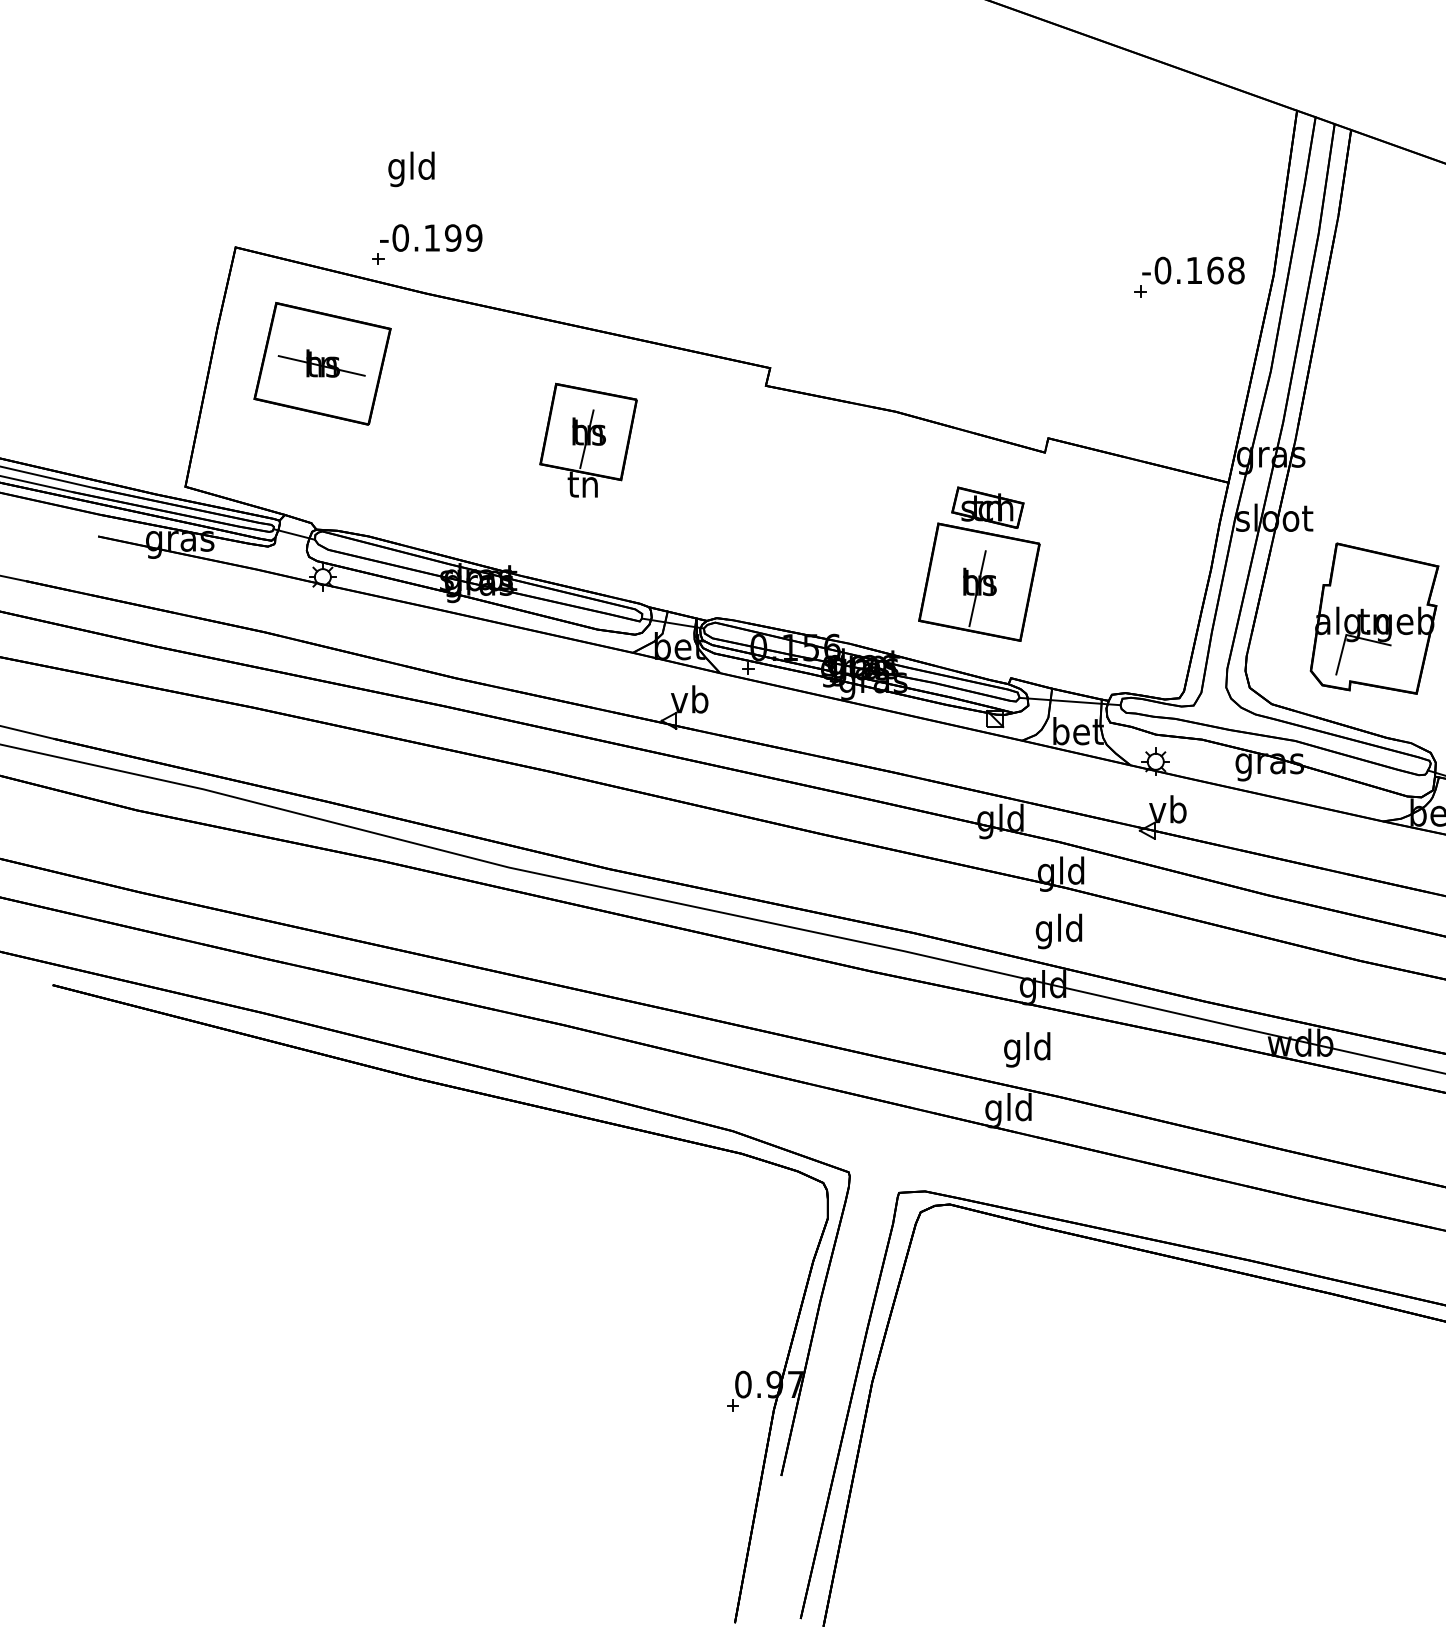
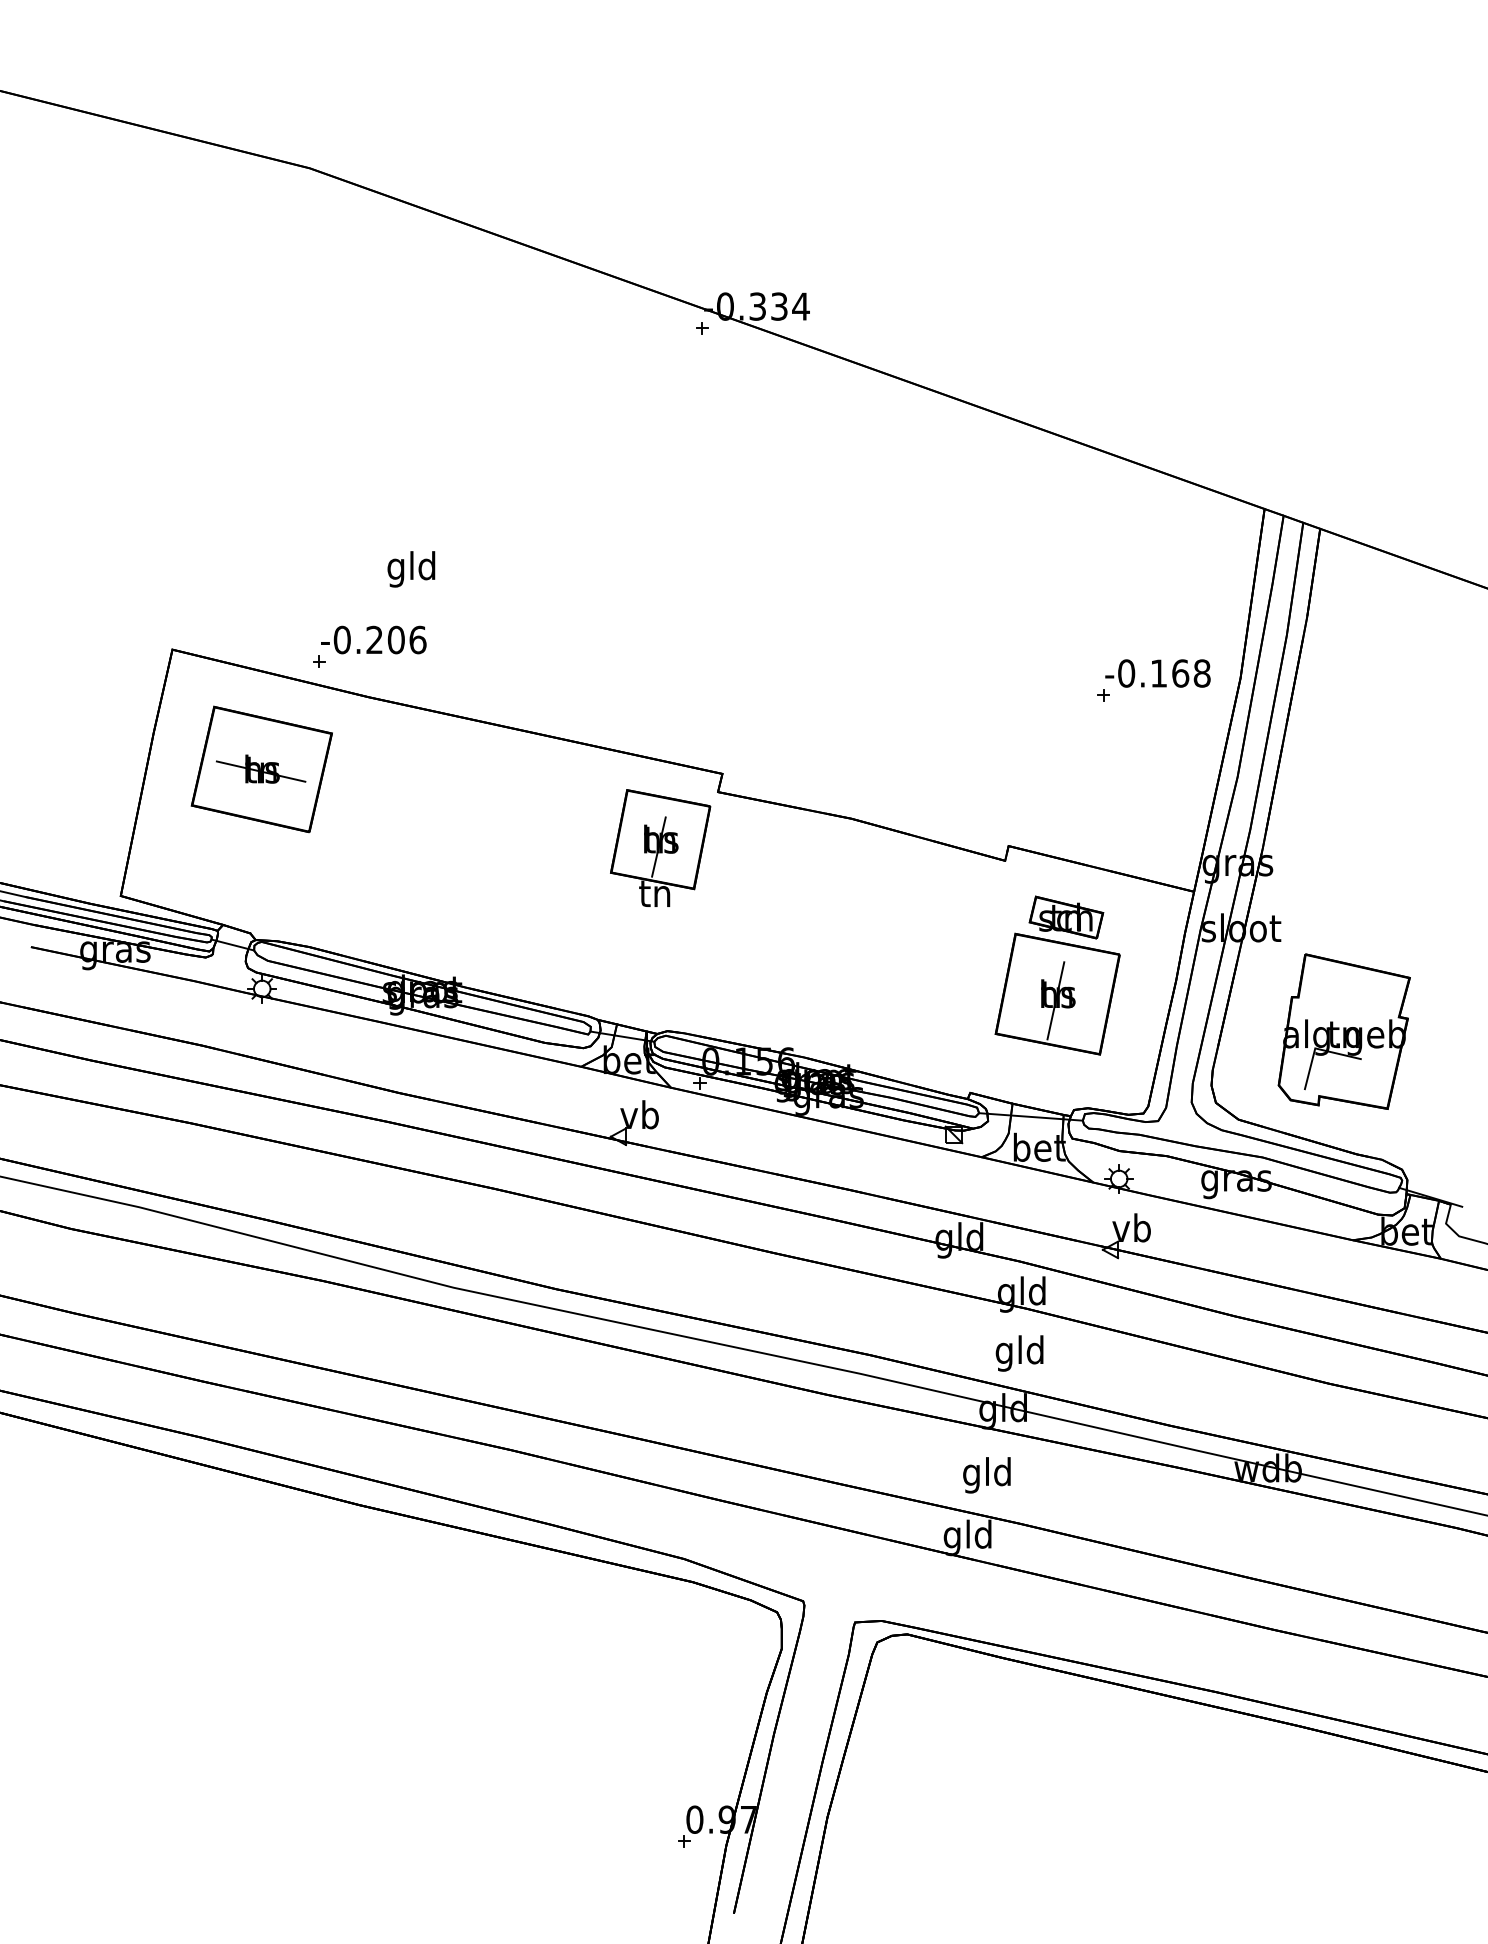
text: (411, 169) -> (411, 569), moved
text: (453, 237) -> (396, 639), -0.199 -> -0.206
part: (588, 439) -> (660, 847), moved
part: (979, 564) -> (1057, 975), moved

